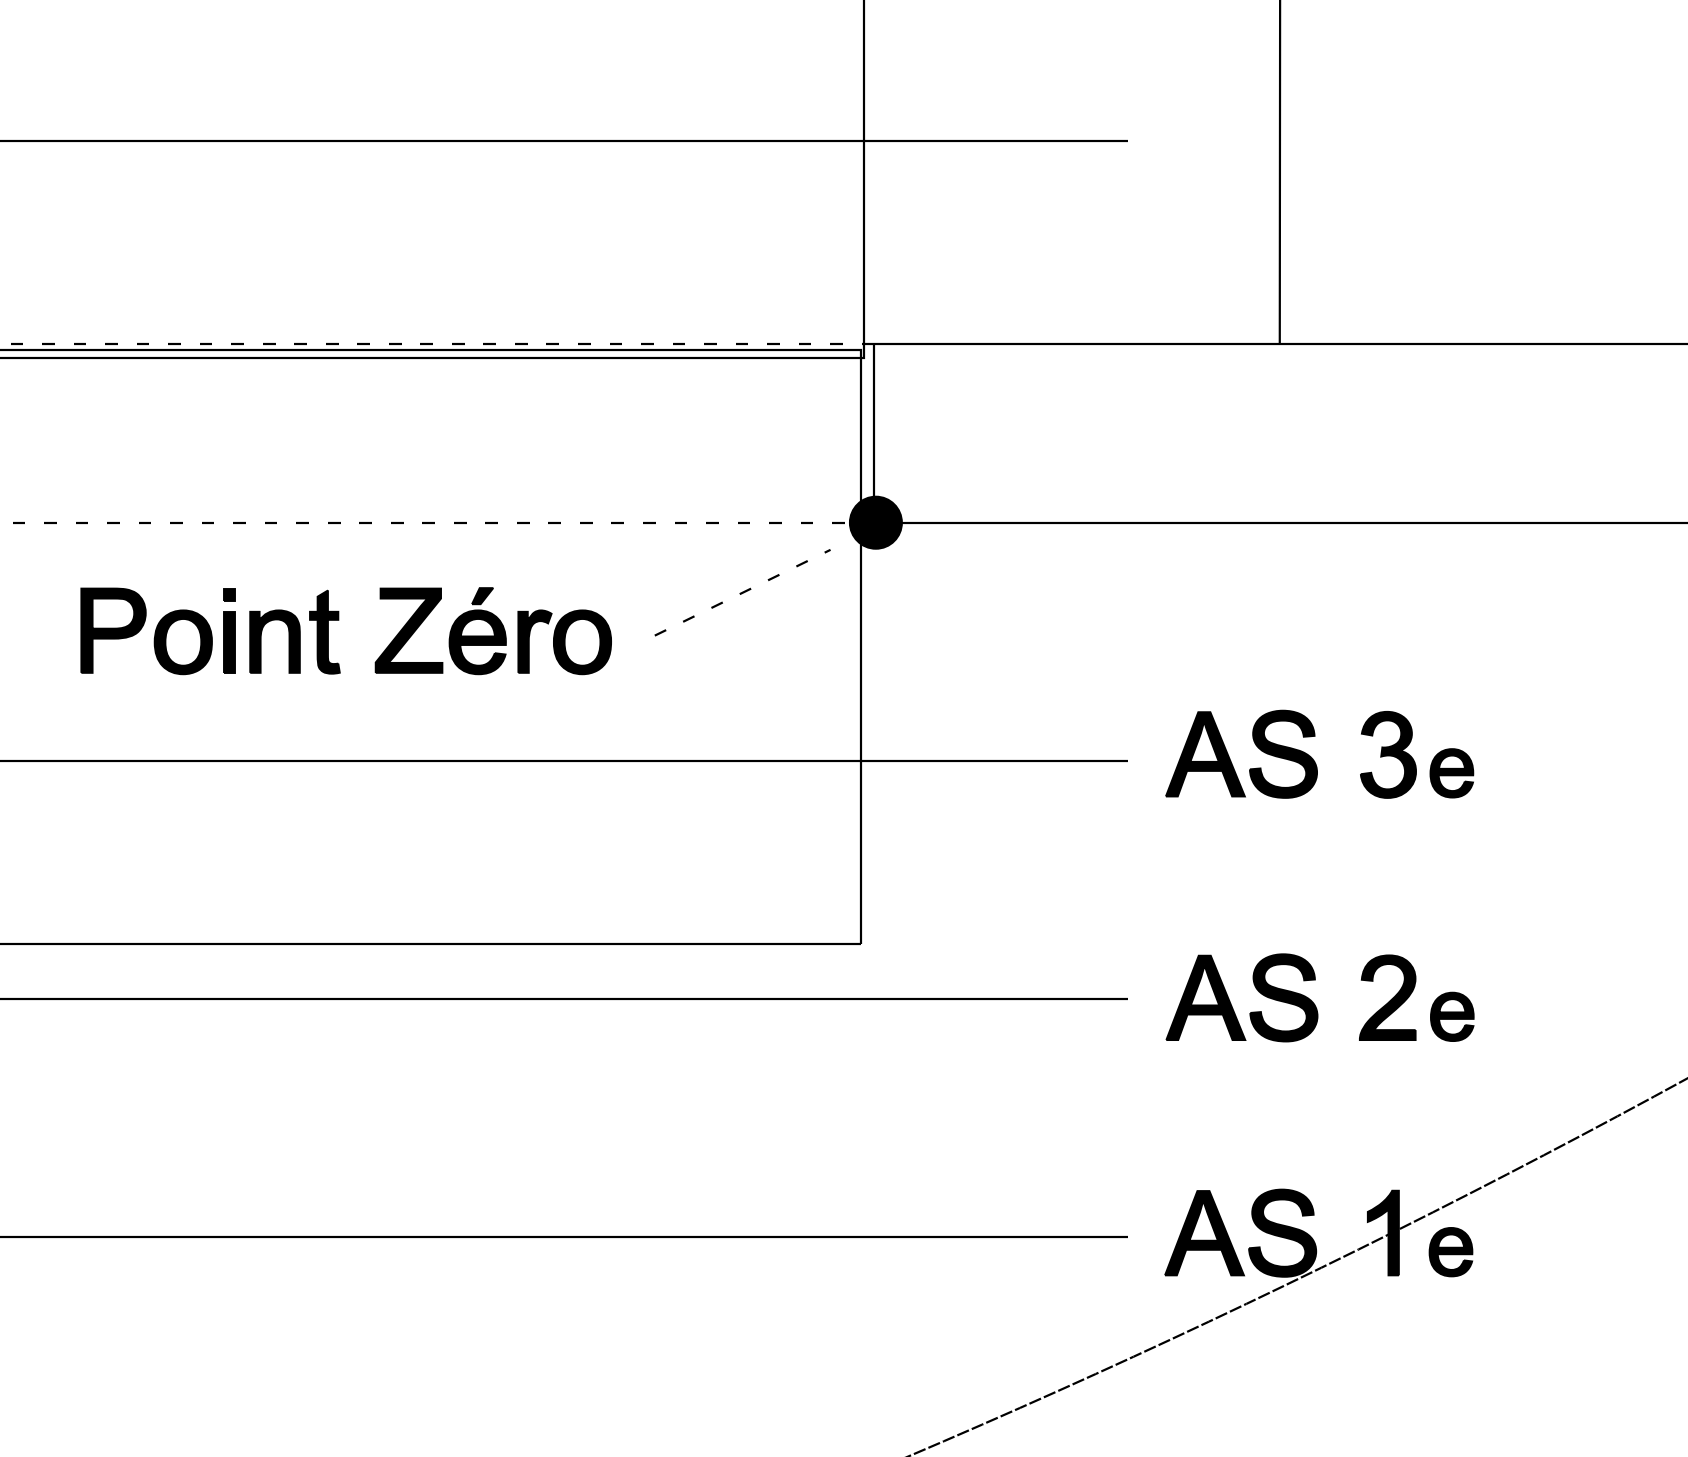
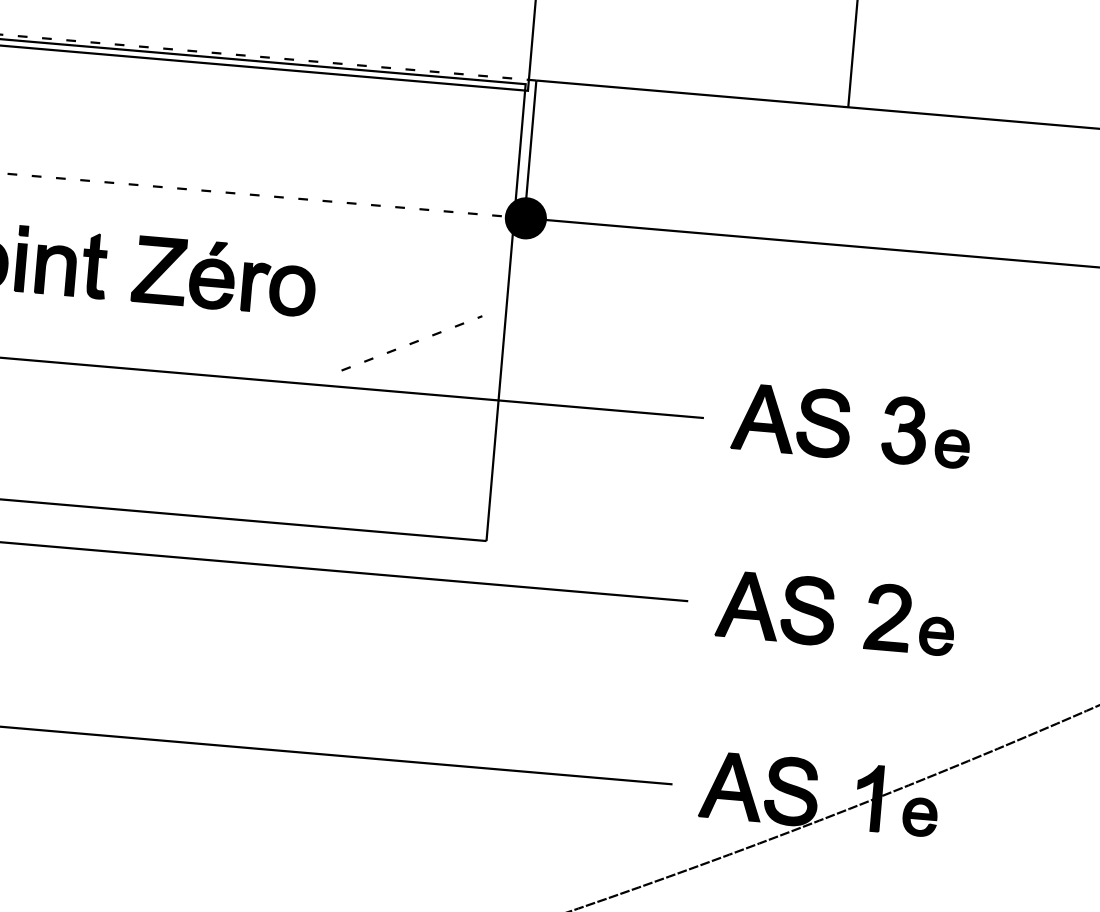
part: (742, 592) -> (411, 343), moved

